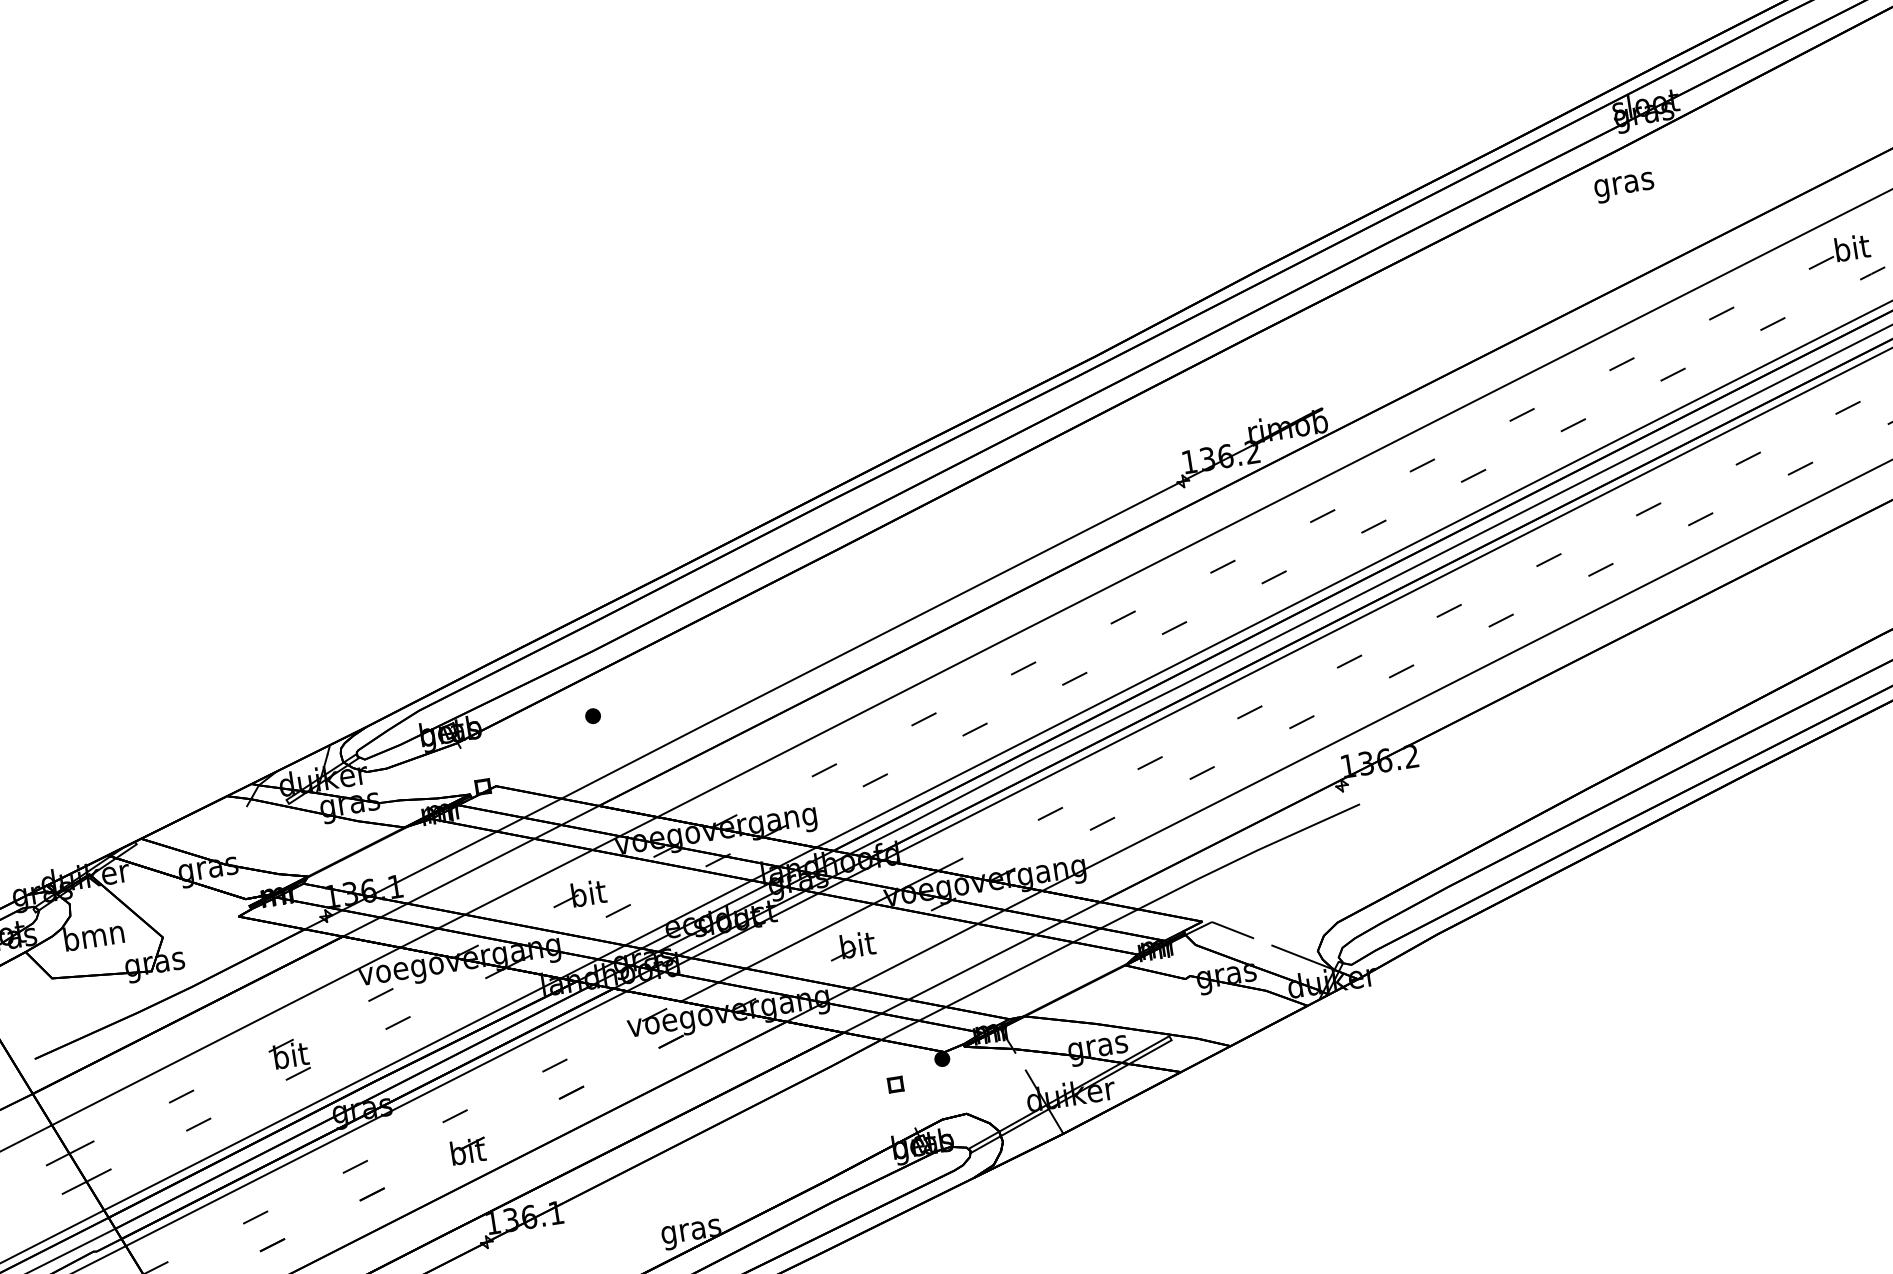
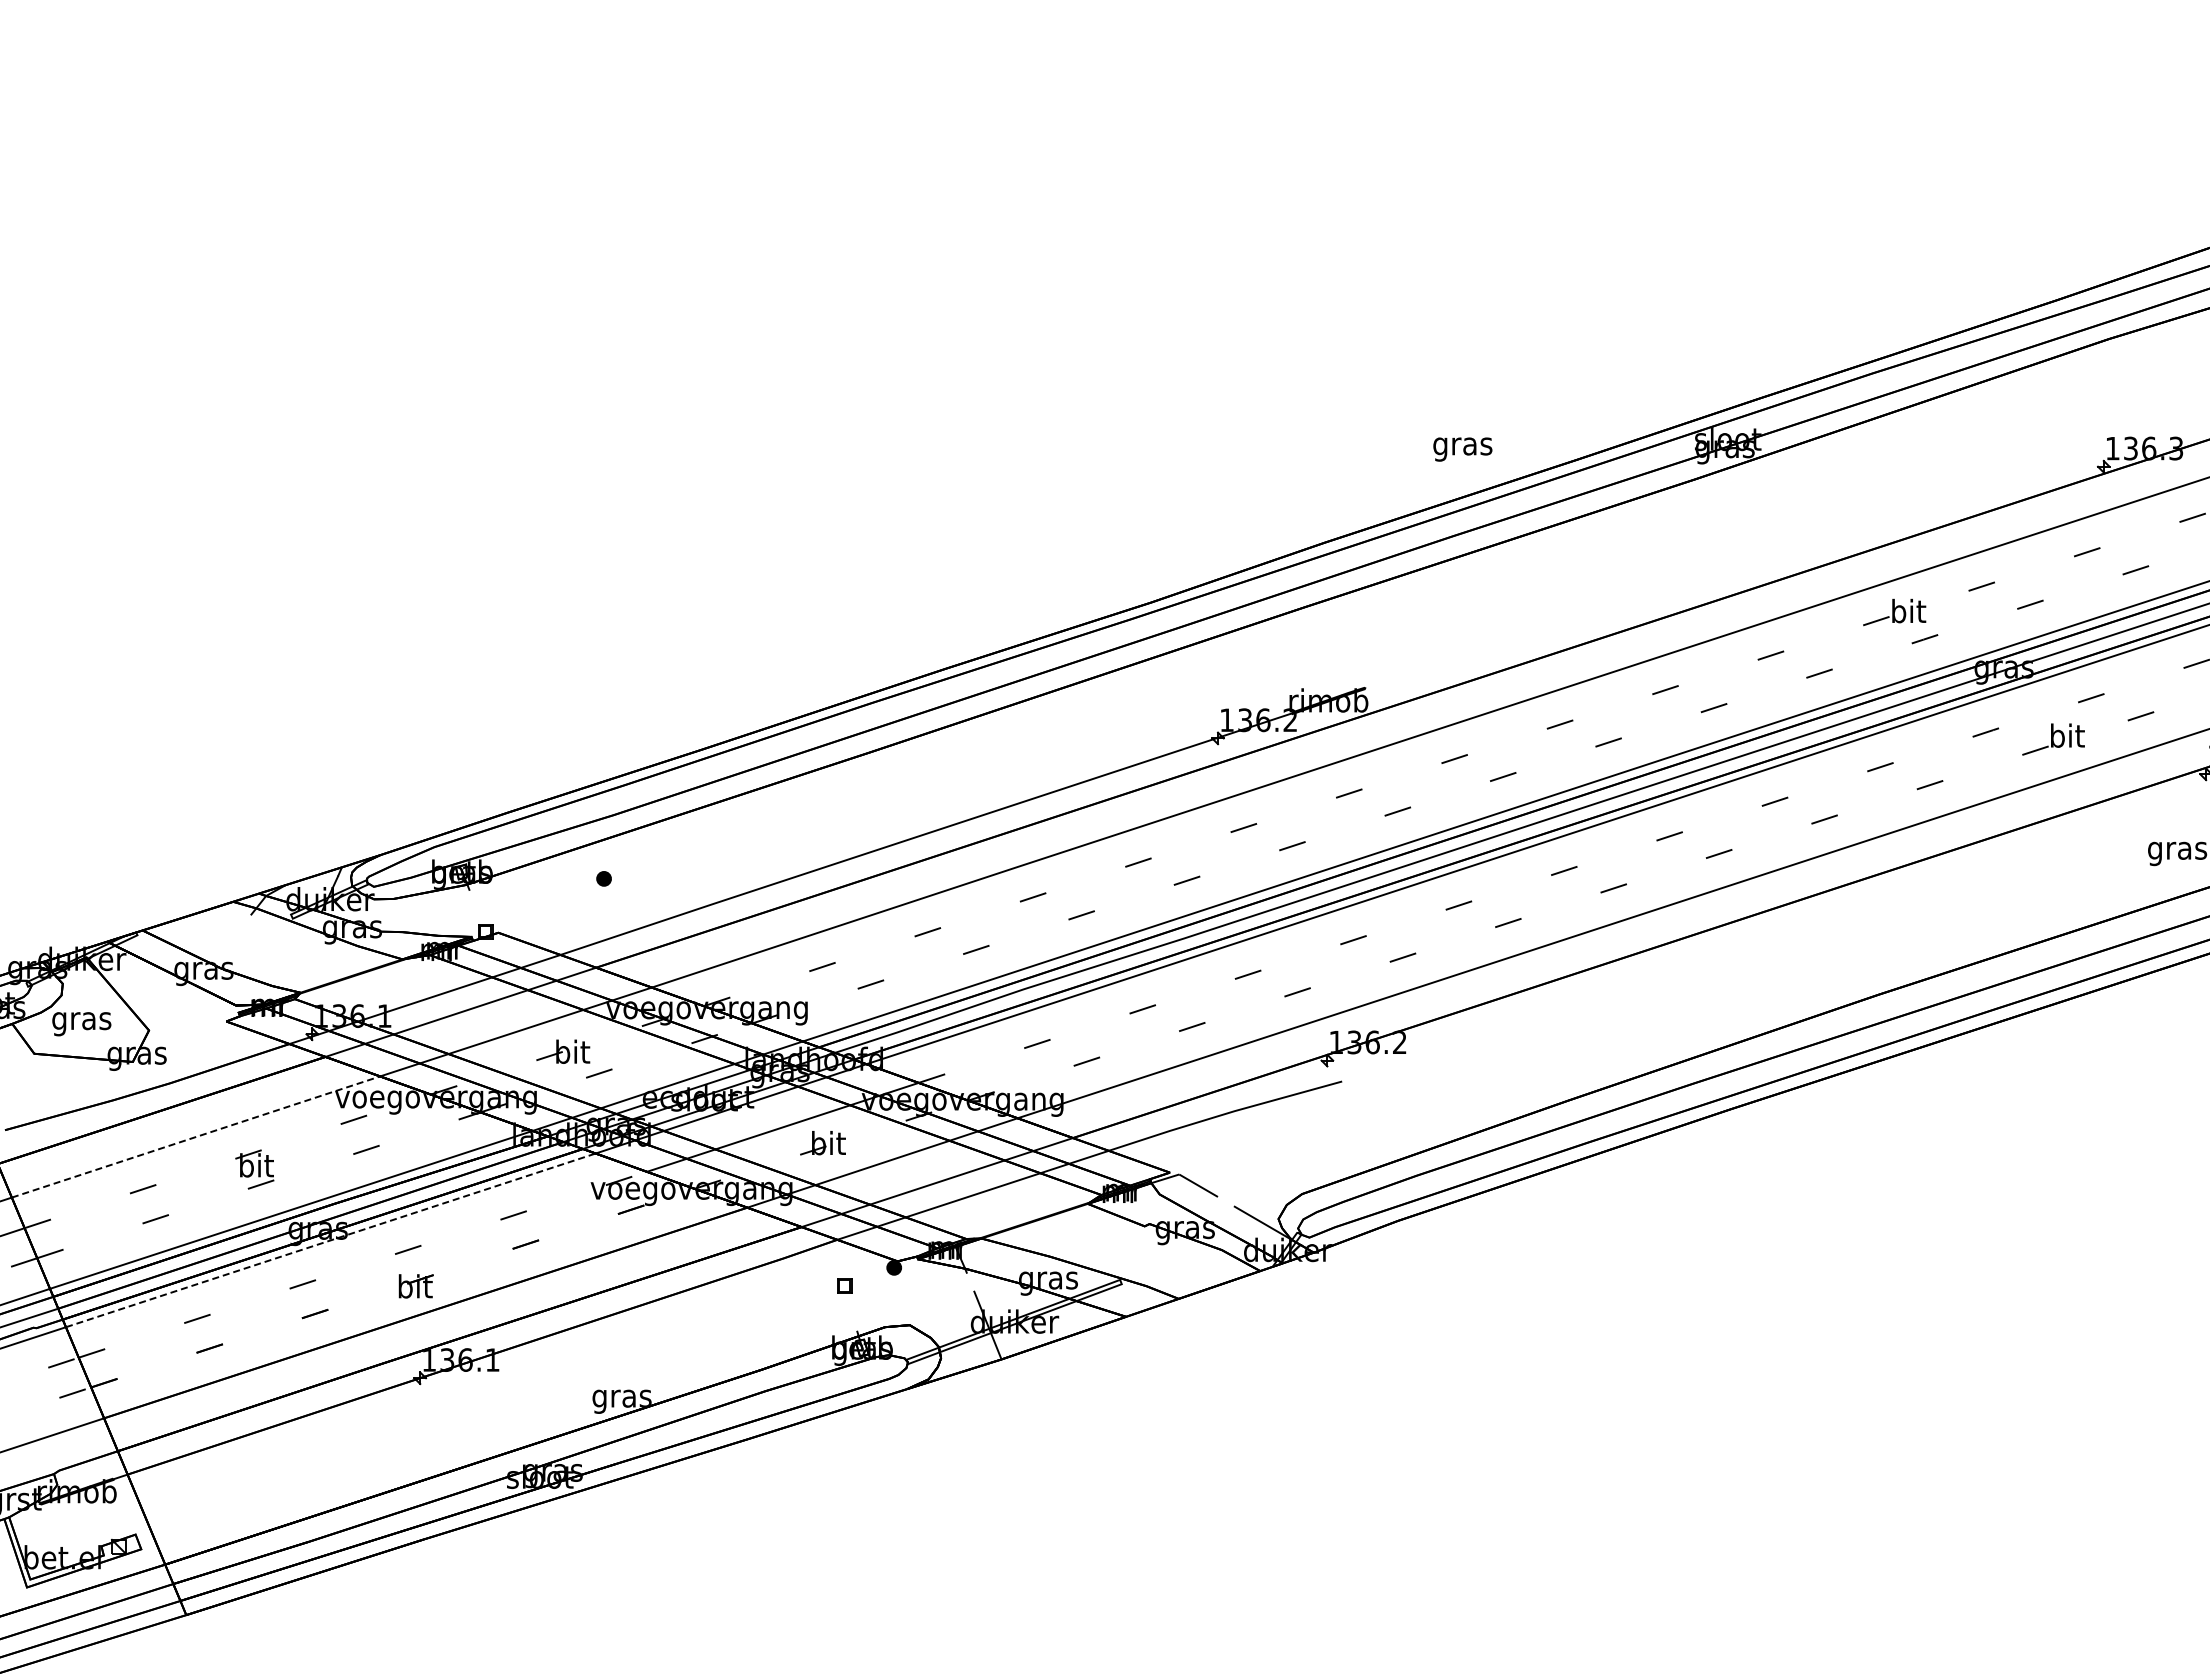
text: (1624, 187) -> (1462, 449), moved
text: (94, 937) -> (81, 1020), bmn -> gras
line: (226, 1036) -> (196, 1137), solid -> dashed
line: (376, 1118) -> (330, 1240), solid -> dashed

